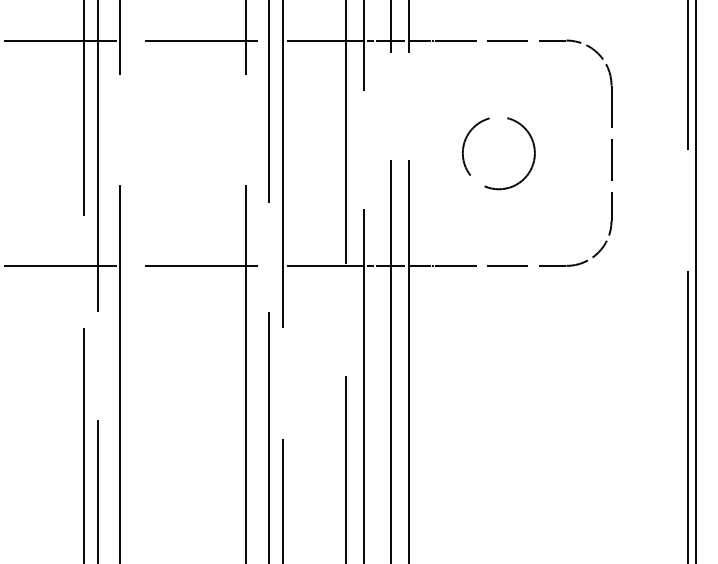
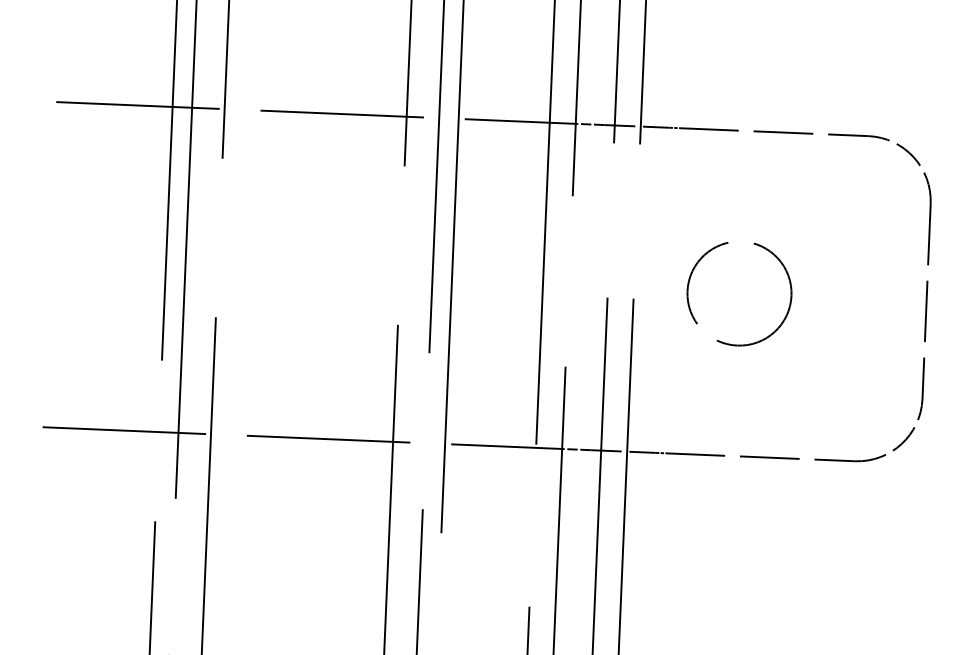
circle: (498, 153) -> (738, 293), moved

